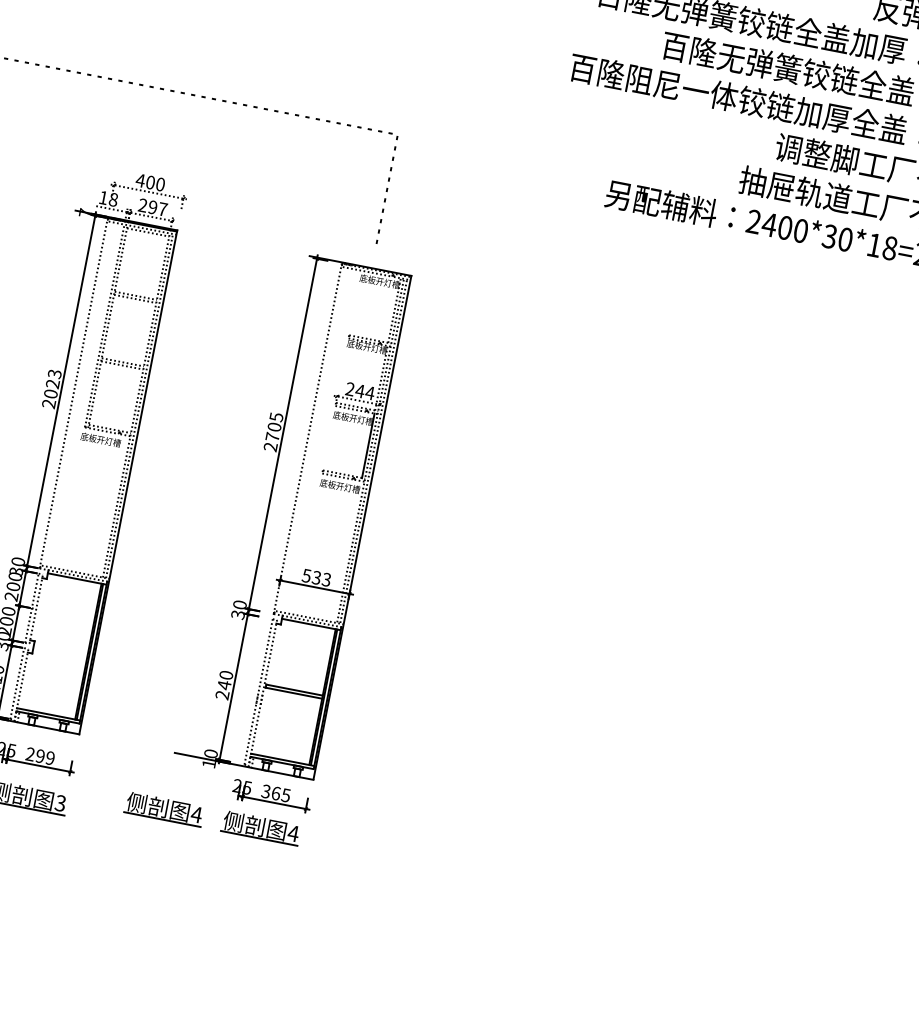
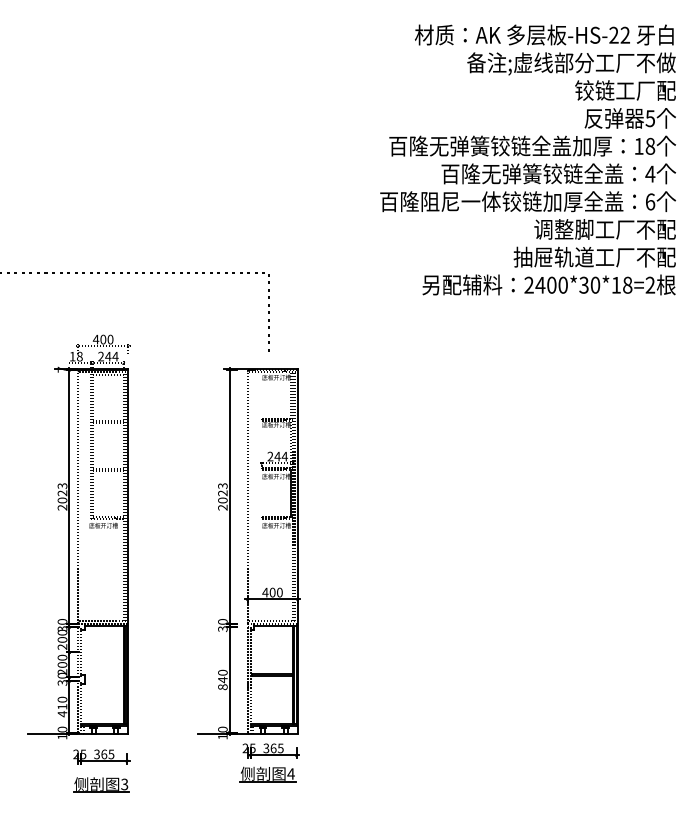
text: (157, 208) -> (111, 356), 297 -> 244
text: (273, 427) -> (222, 493), 2705 -> 2023
text: (316, 577) -> (272, 592), 533 -> 400
text: (221, 695) -> (222, 687), 240 -> 840
text: (40, 756) -> (104, 754), 299 -> 365
part: (163, 809) -> (197, 774), removed

